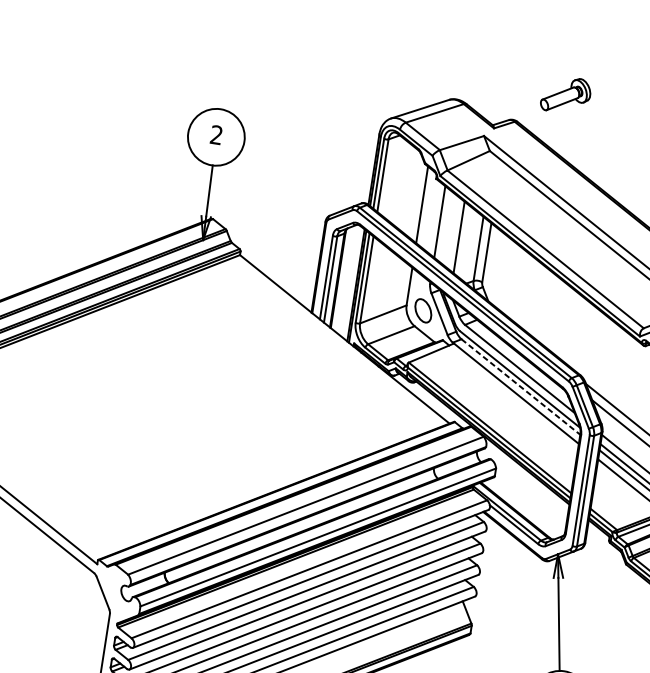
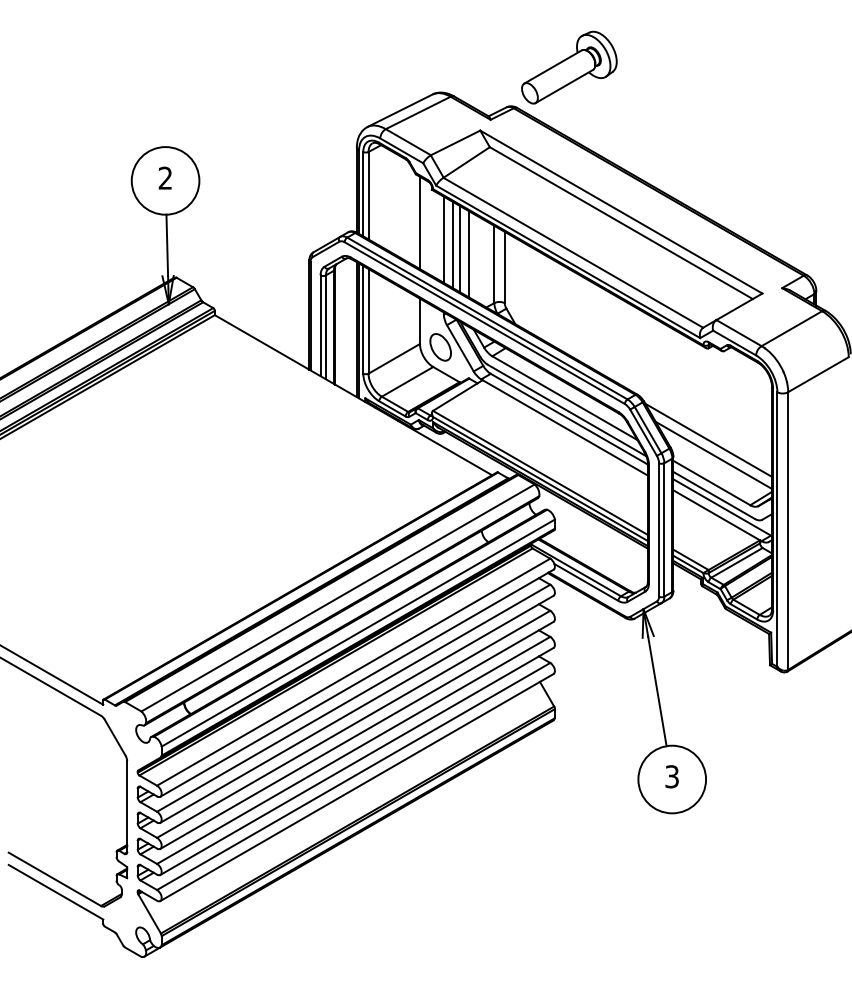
part: (566, 95) -> (569, 67), size x1.67
line: (447, 227) -> (453, 245), added
line: (451, 231) -> (459, 248), added
line: (521, 387) -> (569, 419), dashed -> solid

